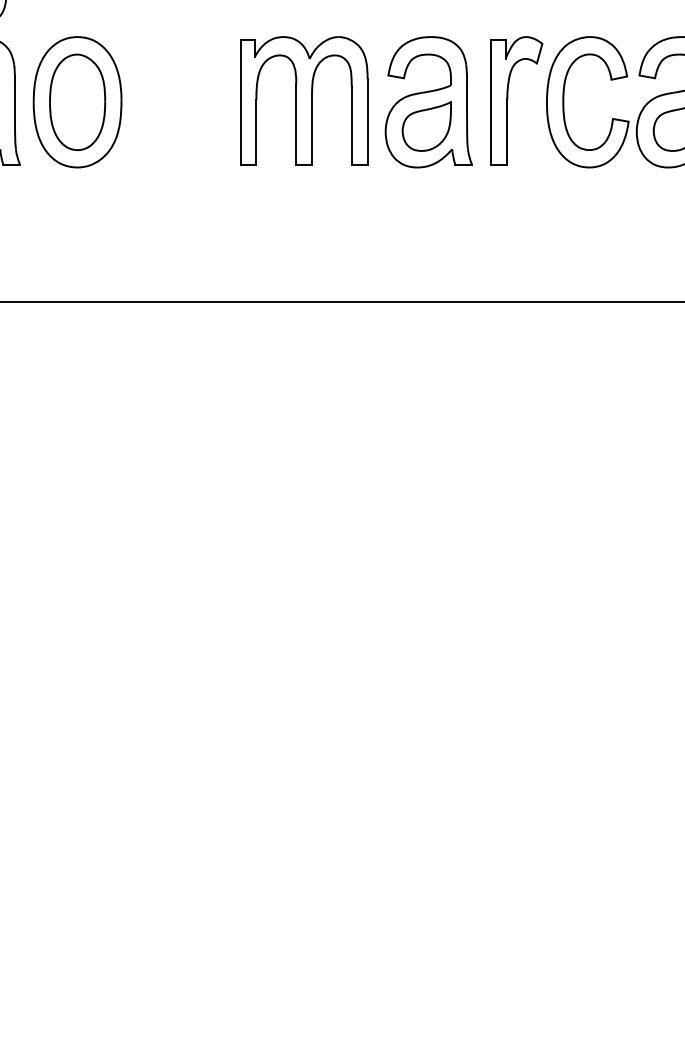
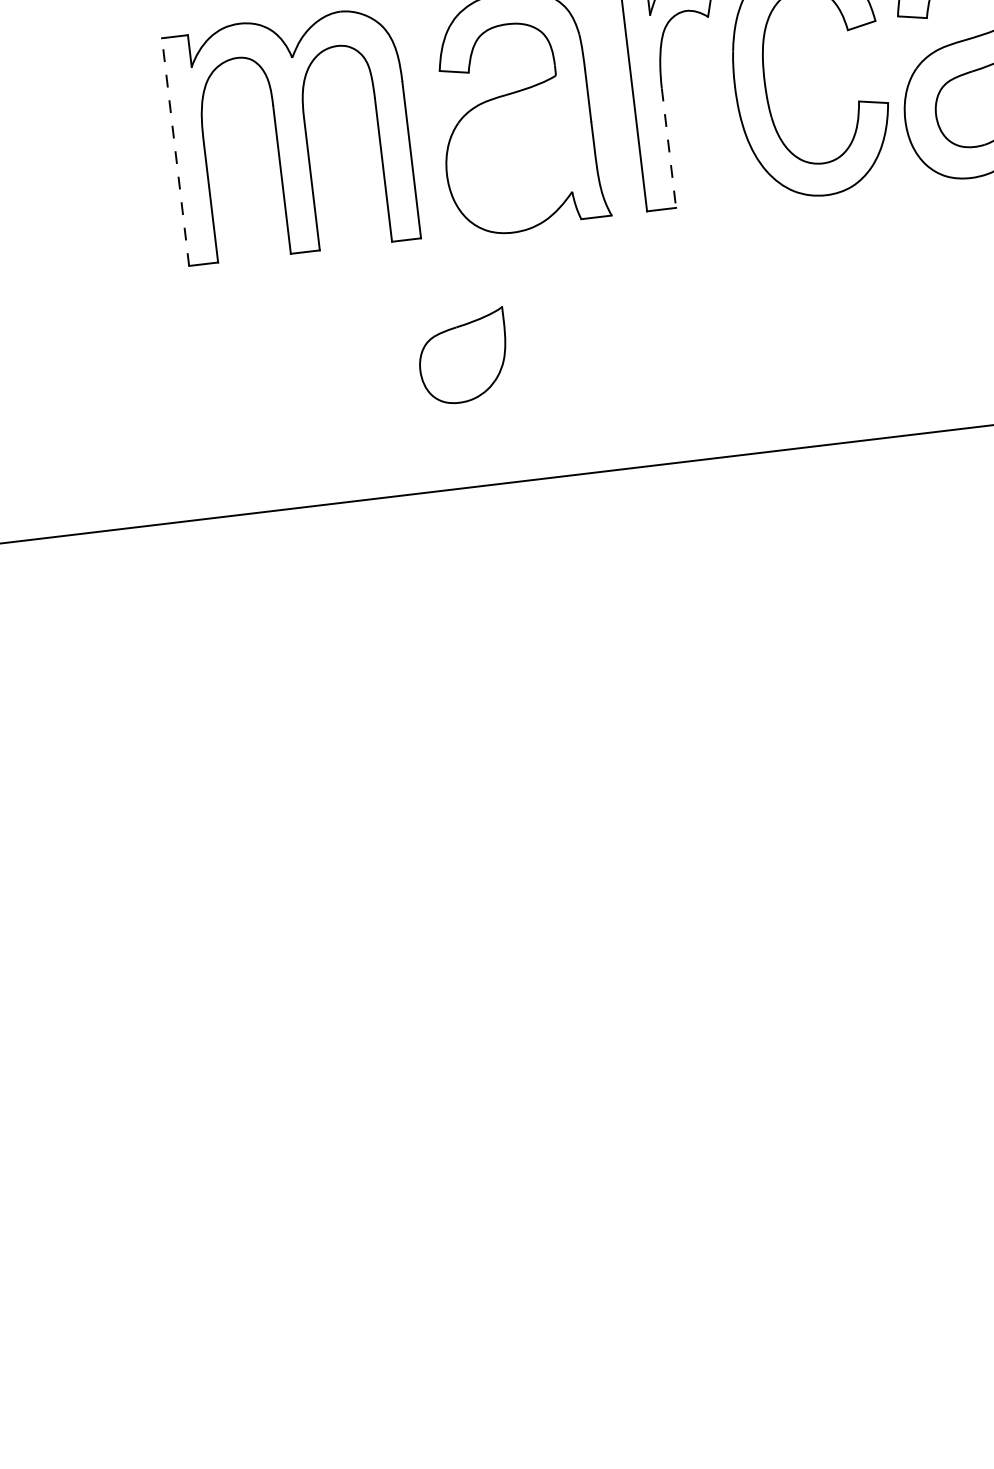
line: (240, 101) -> (175, 150), solid -> dashed
part: (426, 126) -> (462, 357), moved
line: (507, 132) -> (669, 149), solid -> dashed

